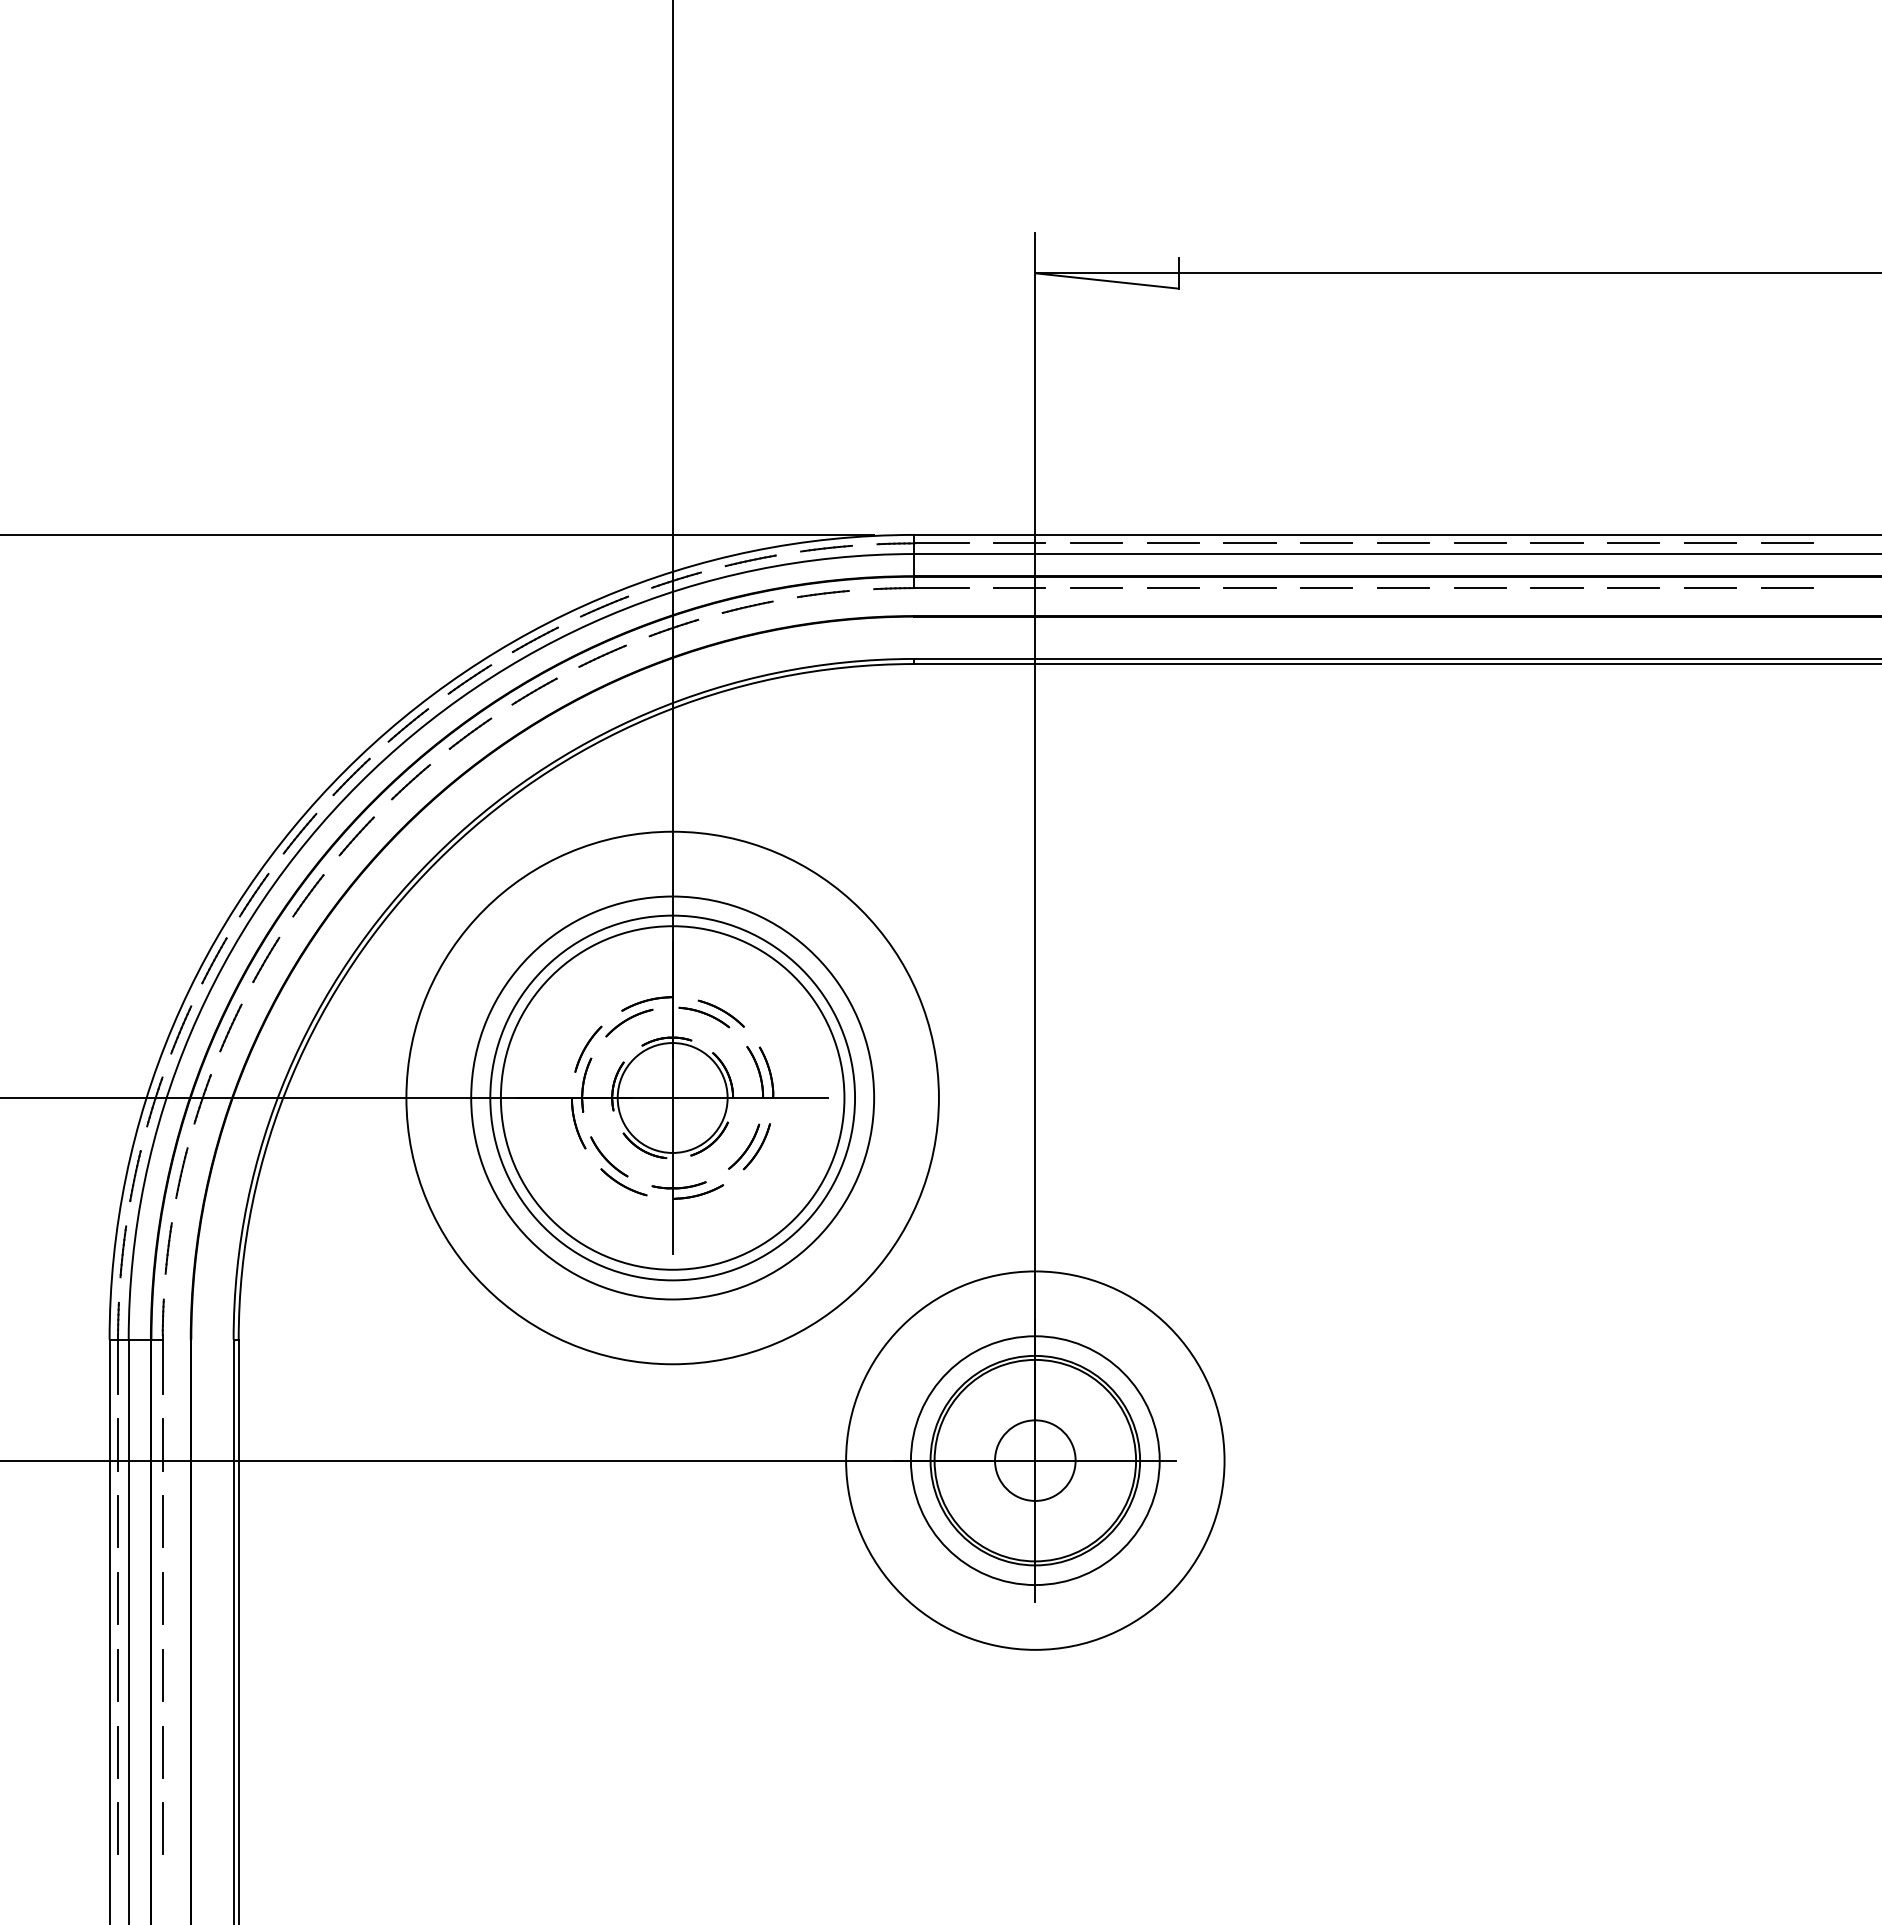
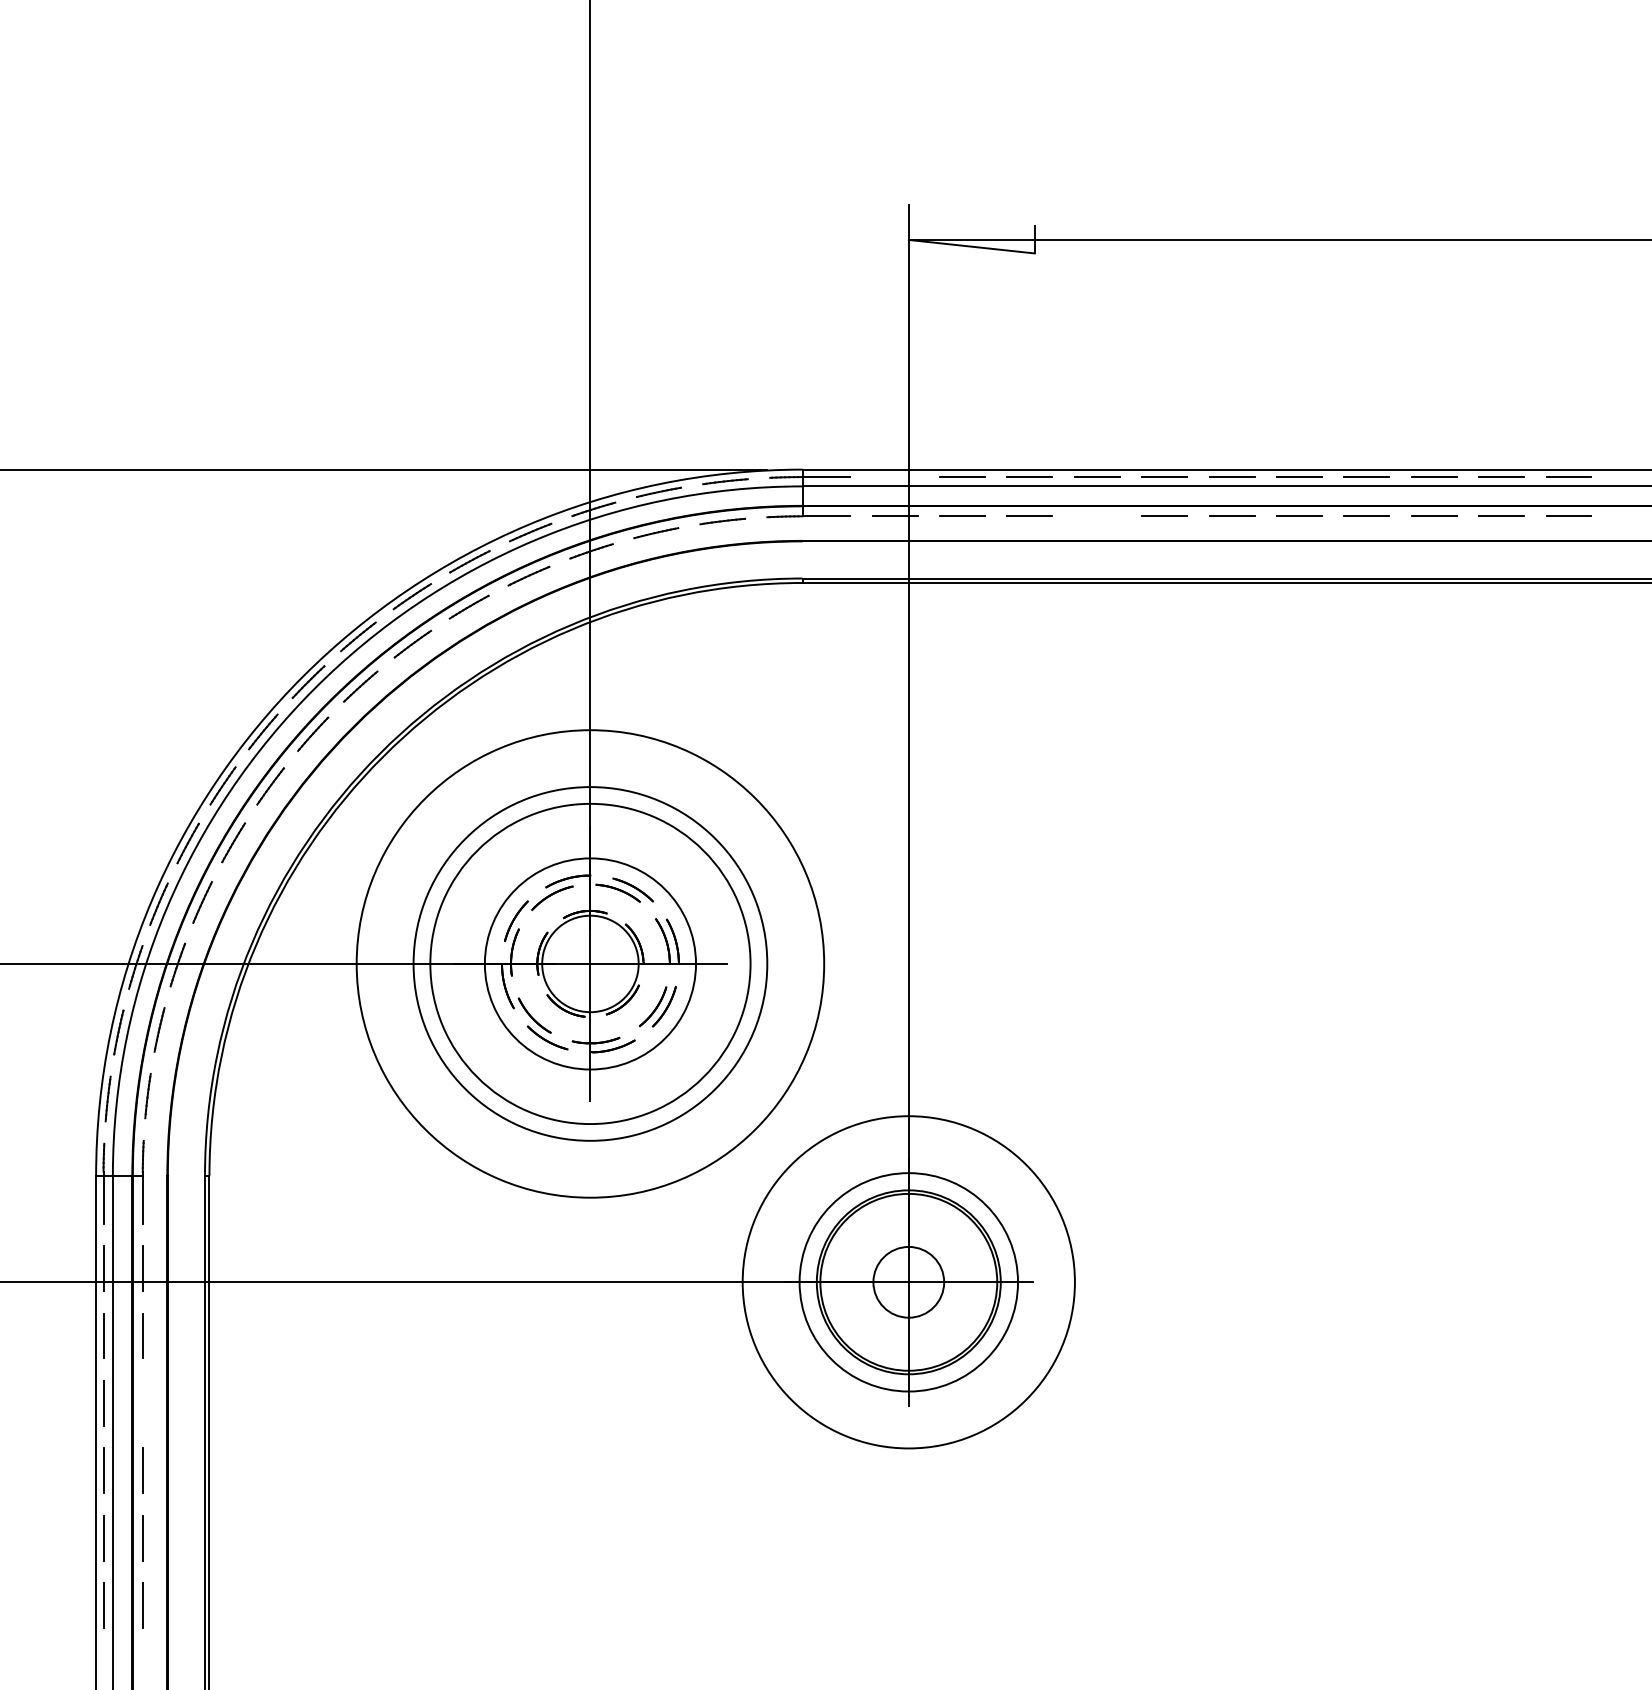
line: (1019, 543) -> (894, 477), removed
line: (1249, 587) -> (1096, 515), removed
circle: (672, 1097) -> (590, 963), size x0.7
line: (162, 1598) -> (142, 1403), removed

